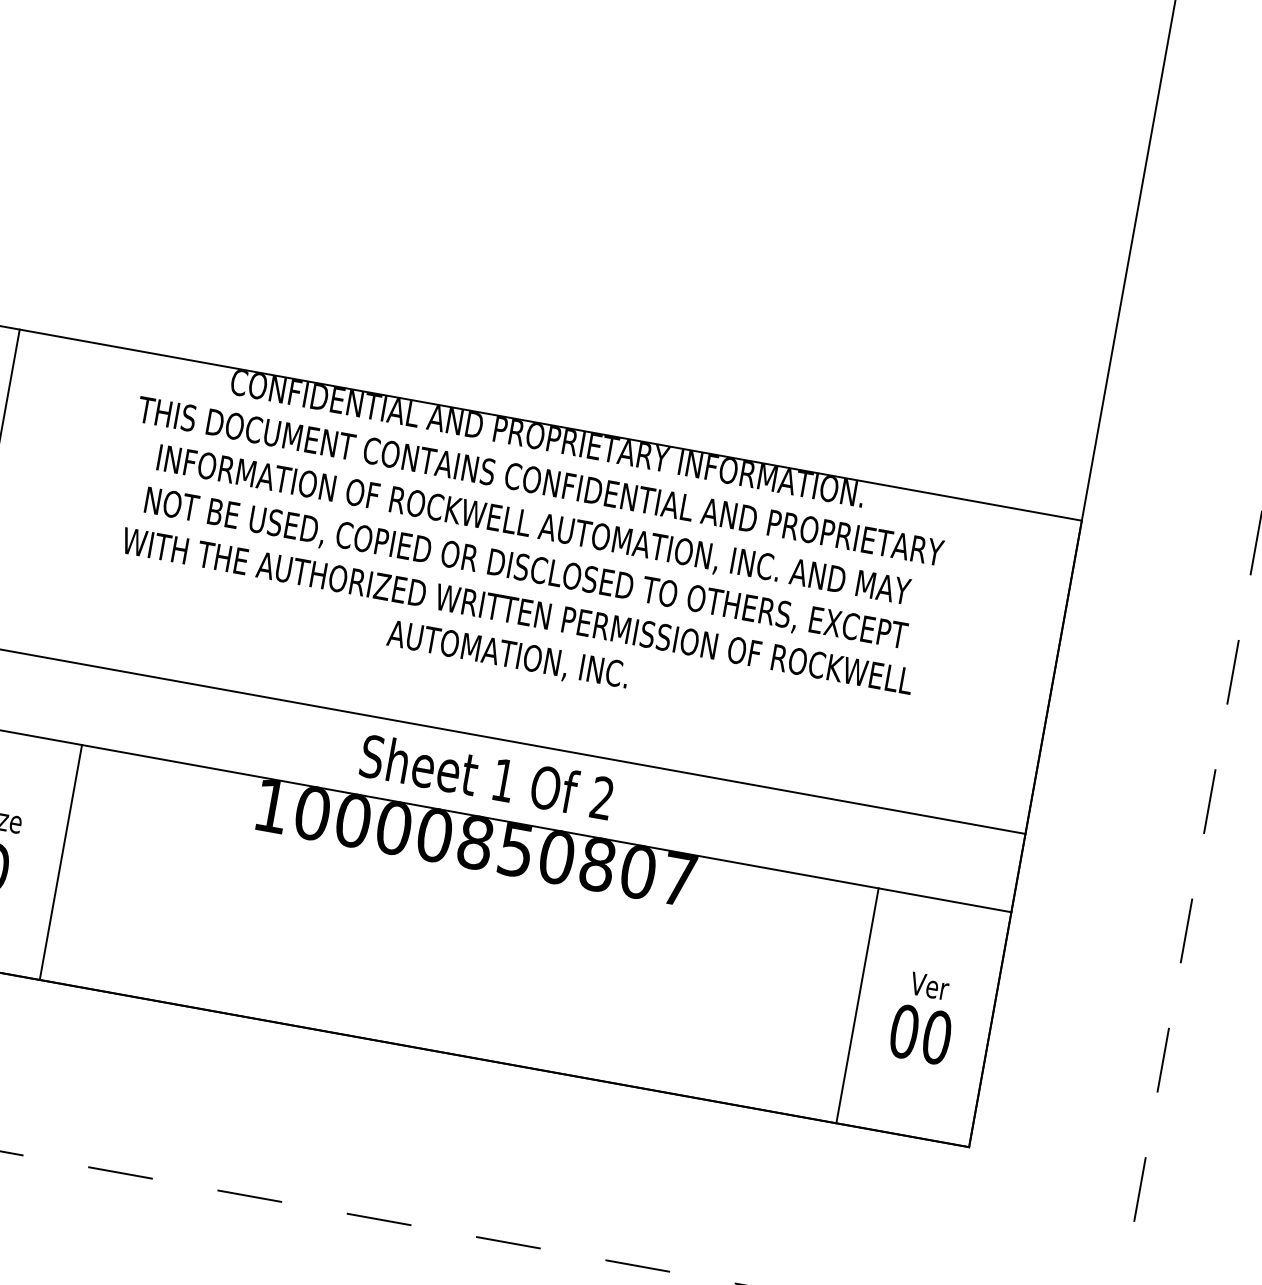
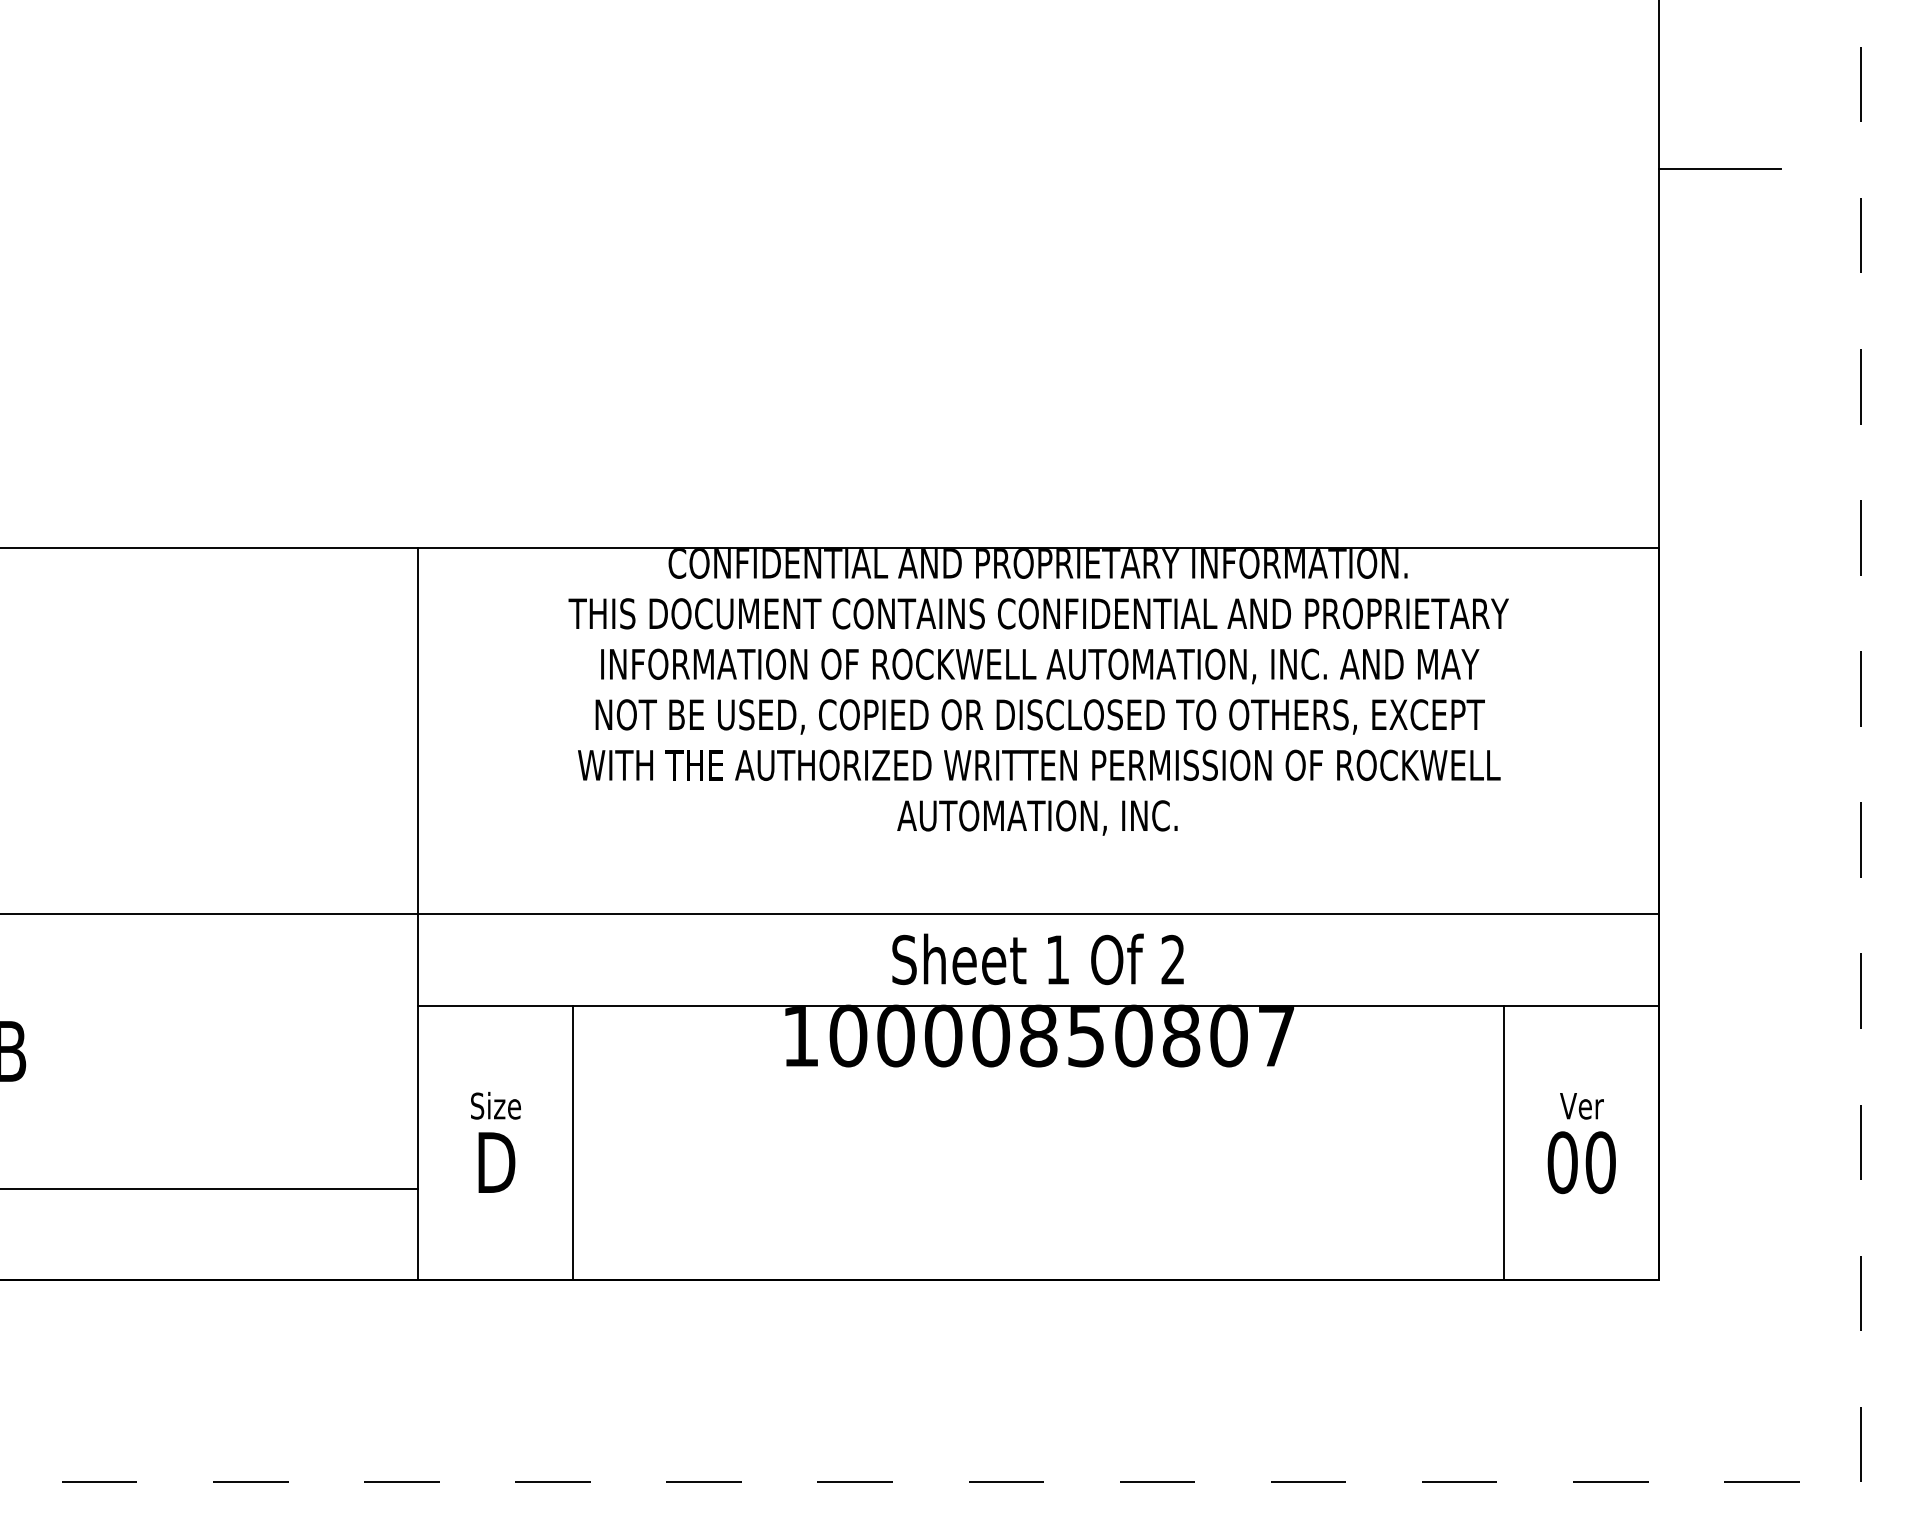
line: (1191, 205) -> (1719, 169), added

